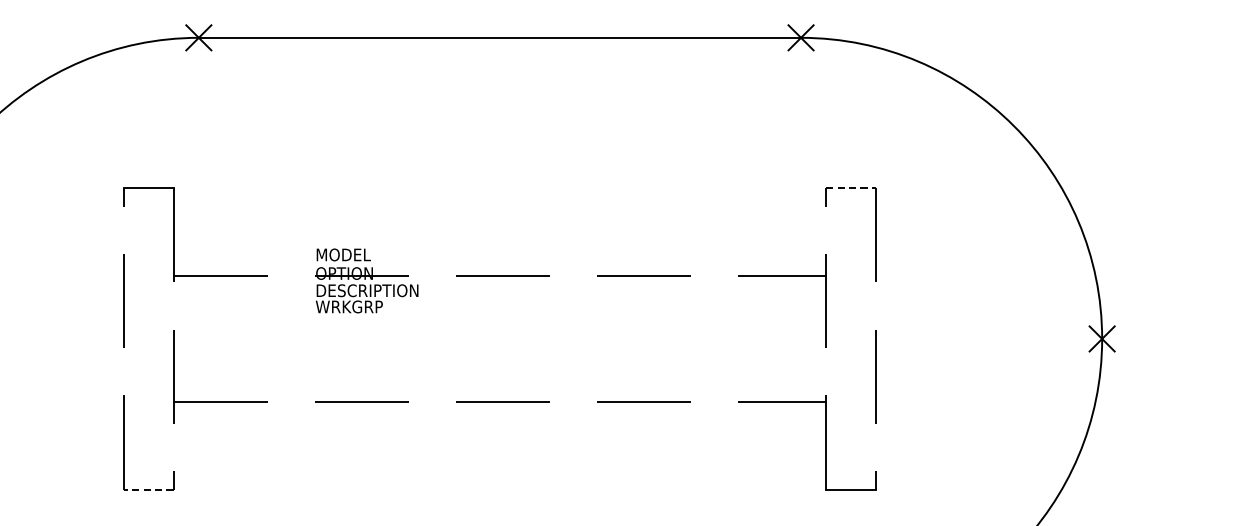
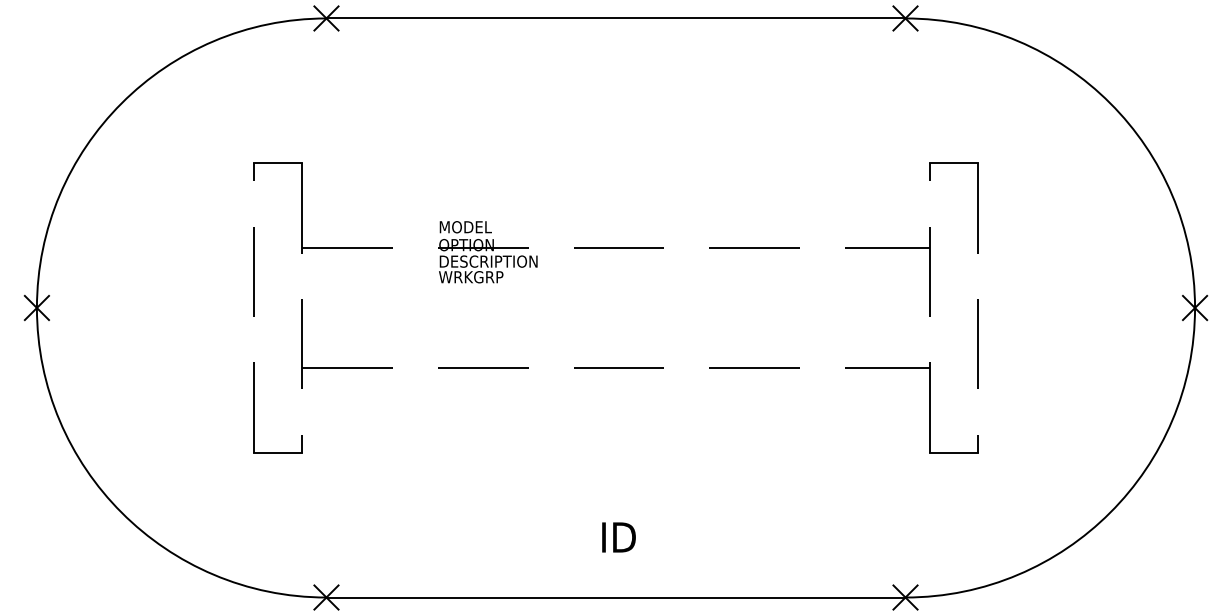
line: (852, 188) -> (954, 163), dashed -> solid
line: (147, 489) -> (277, 452), dashed -> solid

